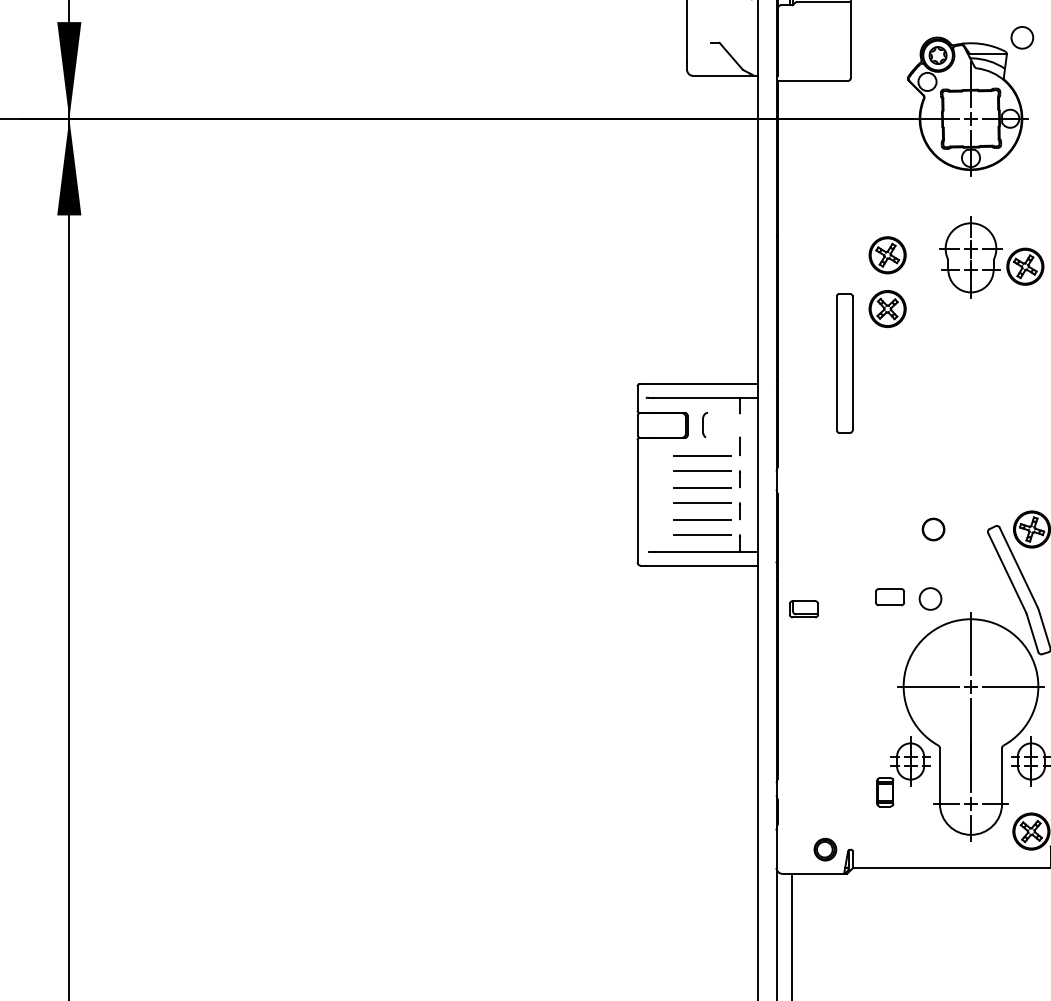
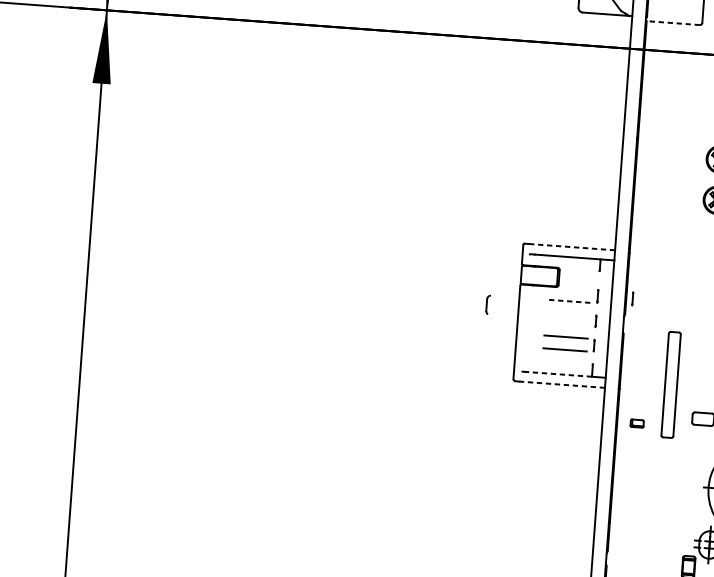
line: (812, 81) -> (673, 23), solid -> dashed
part: (844, 363) -> (670, 384), moved
line: (701, 384) -> (571, 247), solid -> dashed
part: (704, 425) -> (487, 305), moved
line: (785, 446) -> (632, 298), added
line: (702, 455) -> (568, 301), solid -> dashed
line: (701, 470) -> (567, 312), removed
line: (701, 487) -> (566, 325), removed
line: (701, 534) -> (563, 361), removed
line: (697, 552) -> (559, 374), solid -> dashed
line: (701, 565) -> (561, 384), solid -> dashed
part: (803, 609) -> (636, 423), size x0.6

